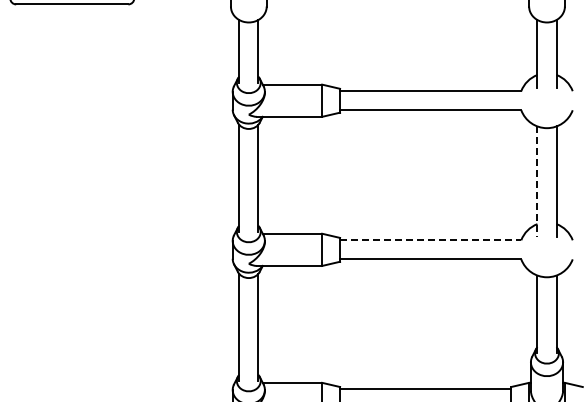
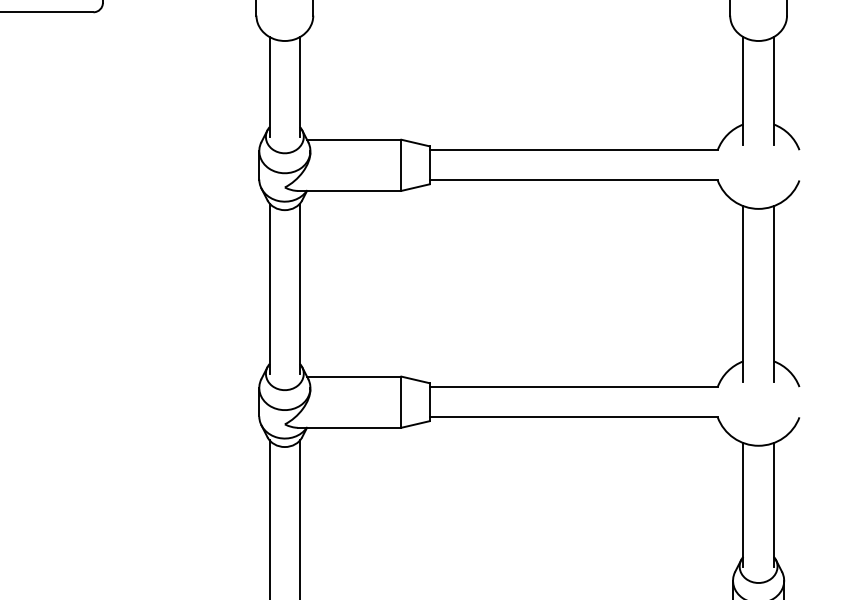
line: (537, 182) -> (743, 295), dashed -> solid
line: (430, 240) -> (573, 387), dashed -> solid

